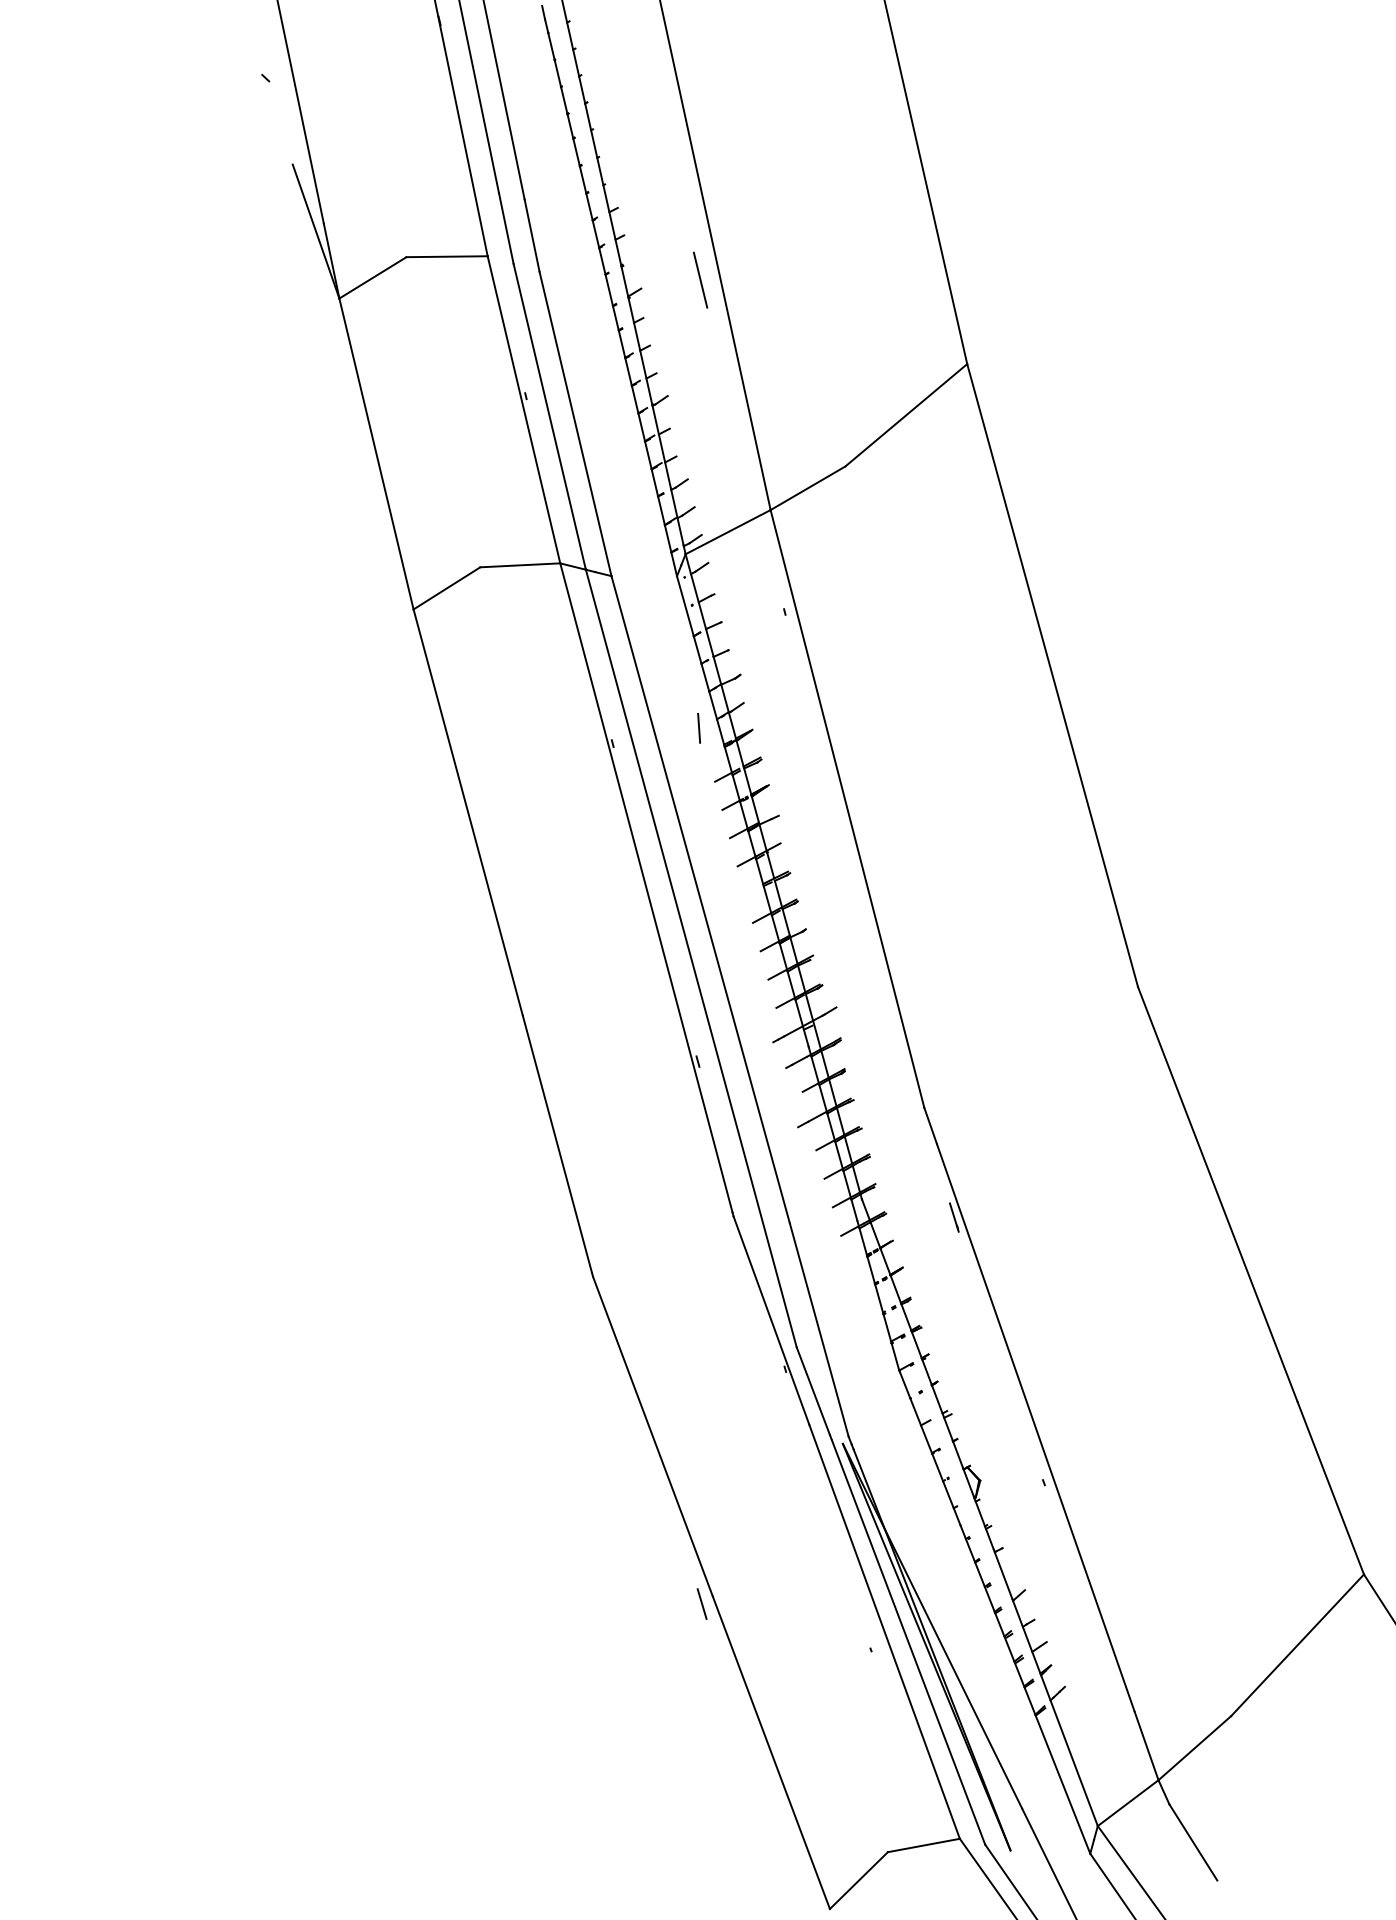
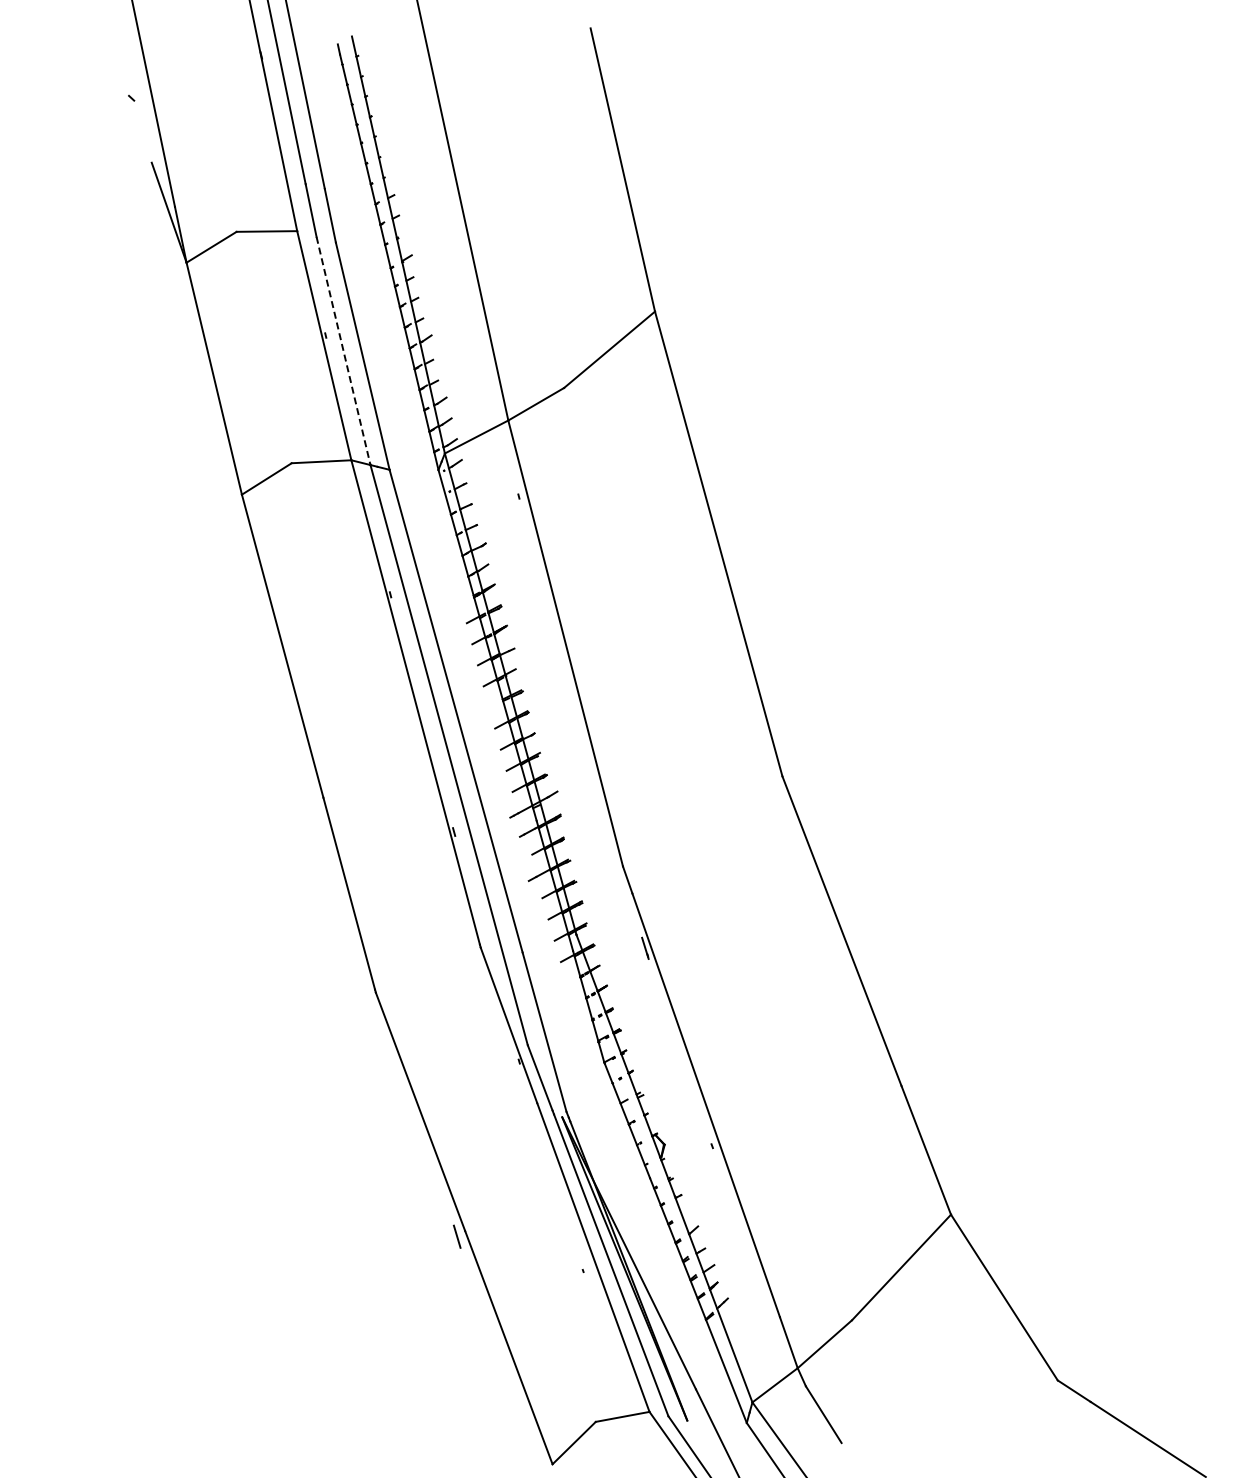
line: (701, 279) -> (456, 248), removed
line: (549, 416) -> (343, 350), solid -> dashed
line: (698, 728) -> (454, 583), removed

